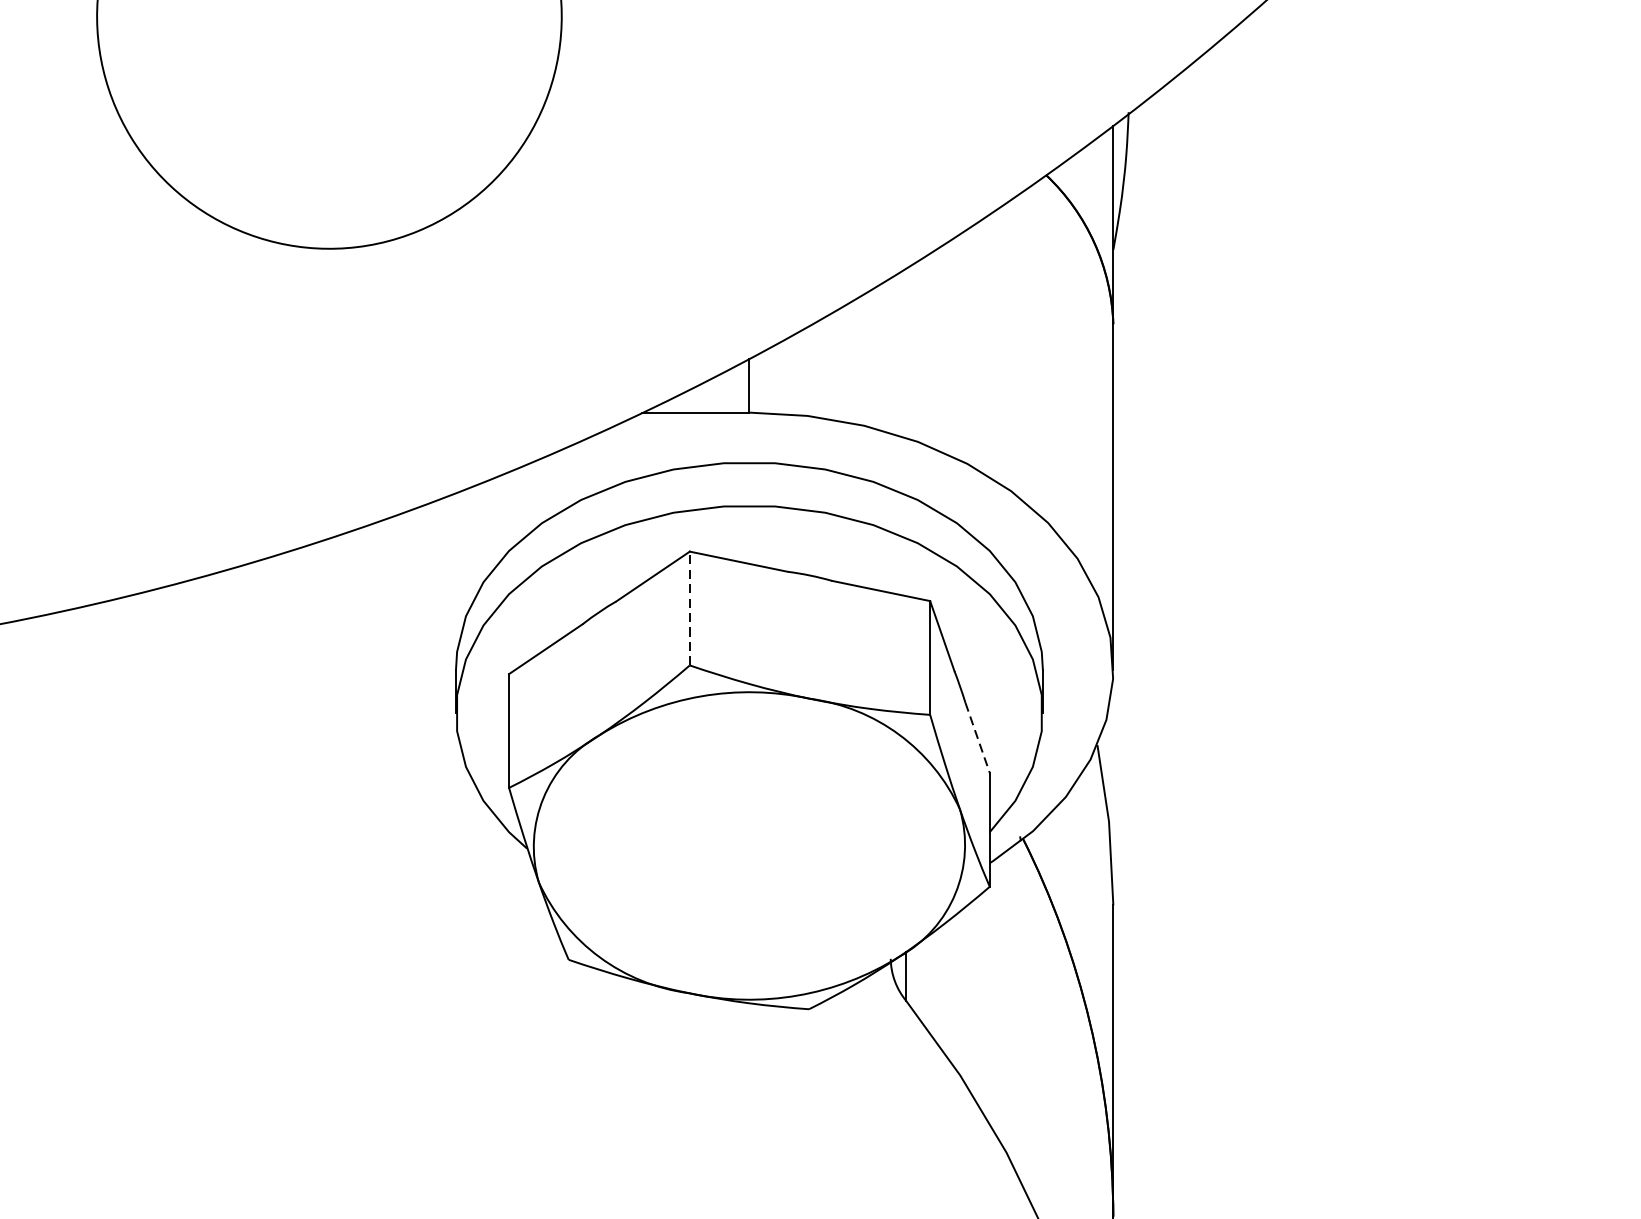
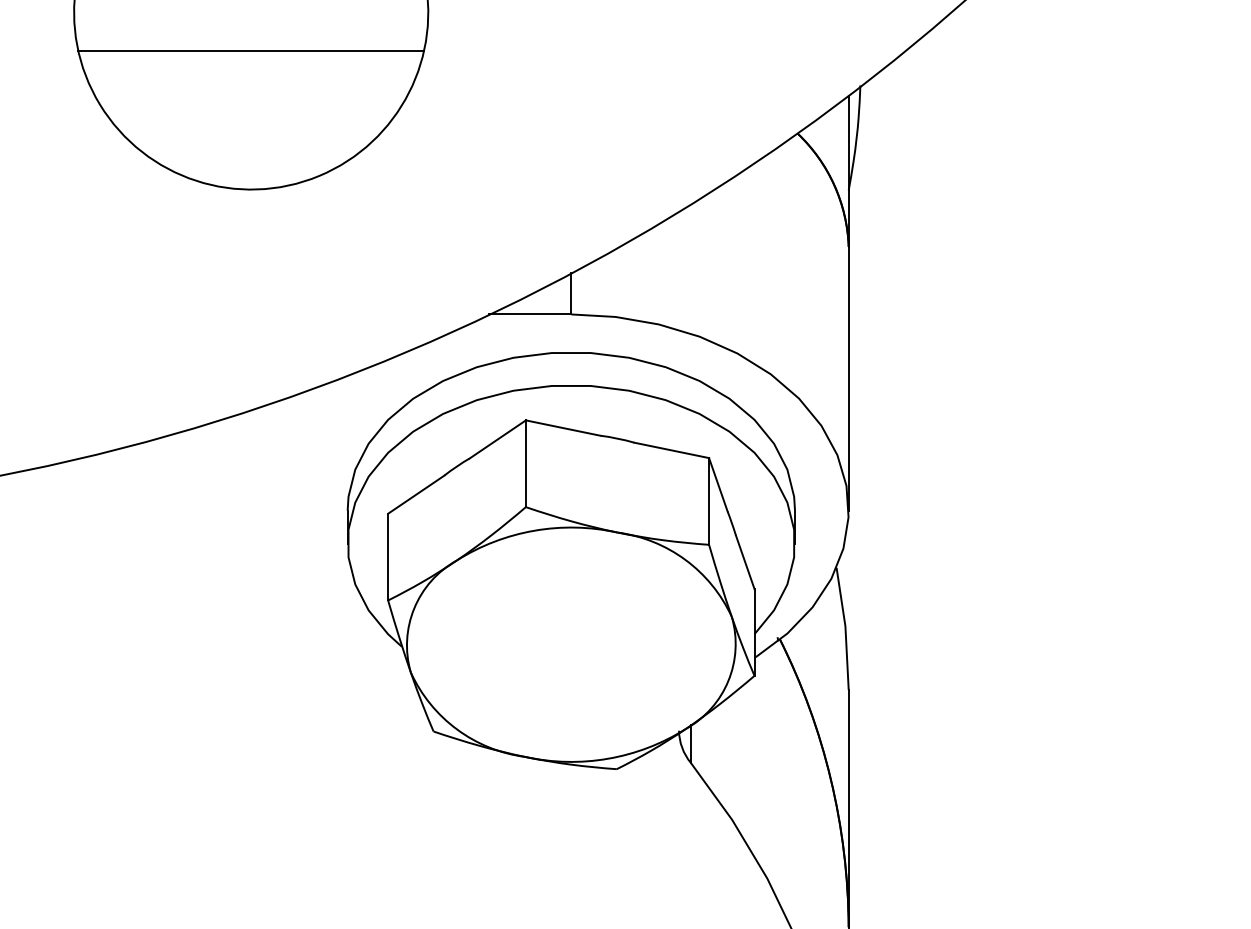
line: (329, 66) -> (251, 50), added
line: (689, 608) -> (525, 463), dashed -> solid
line: (977, 738) -> (745, 562), dashed -> solid

